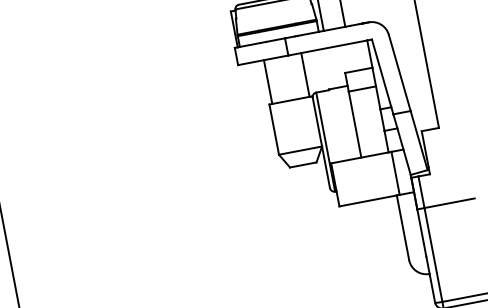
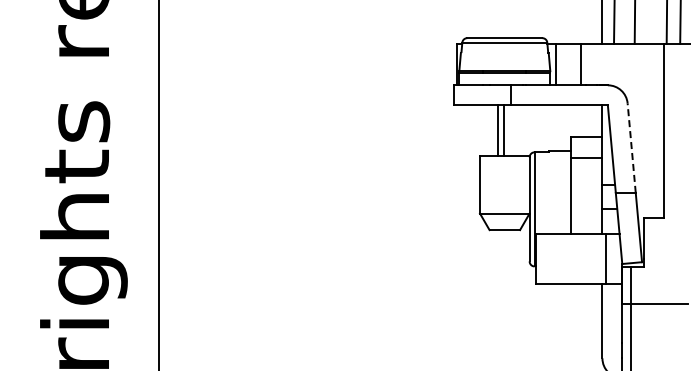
line: (399, 73) -> (631, 148), solid -> dashed
line: (305, 75) -> (504, 130), moved
line: (268, 82) -> (498, 130), moved

